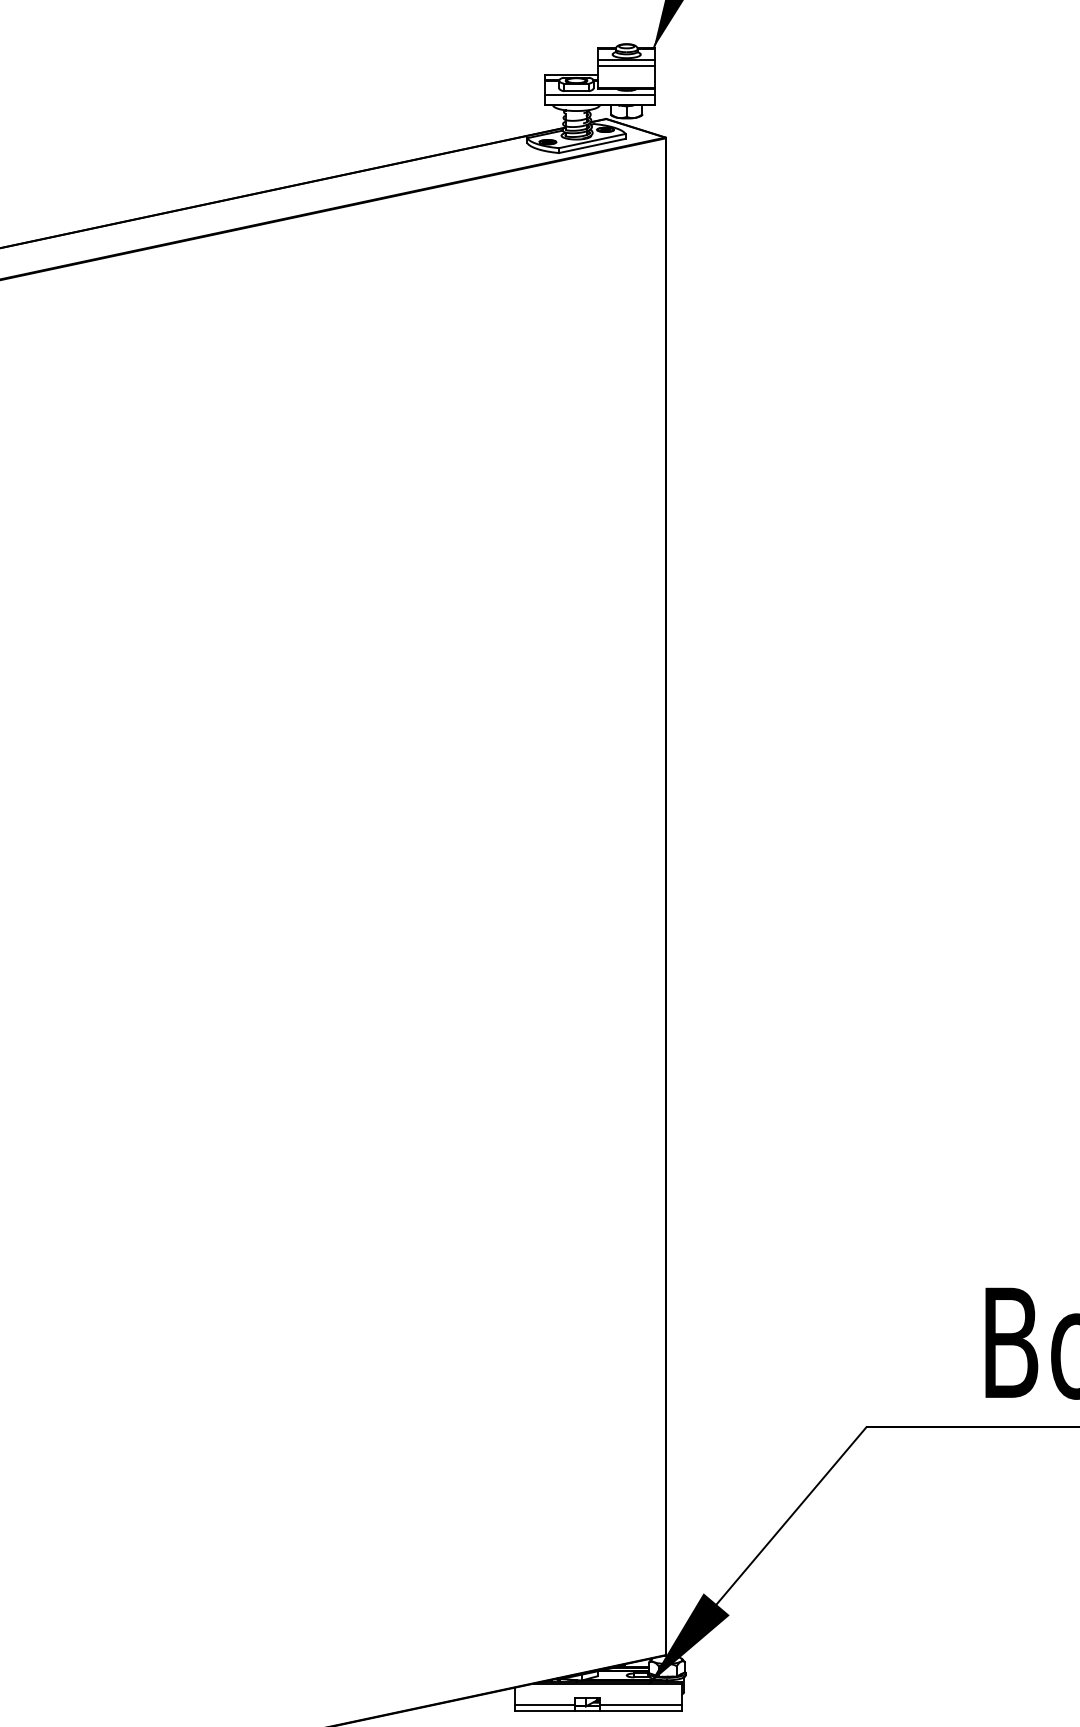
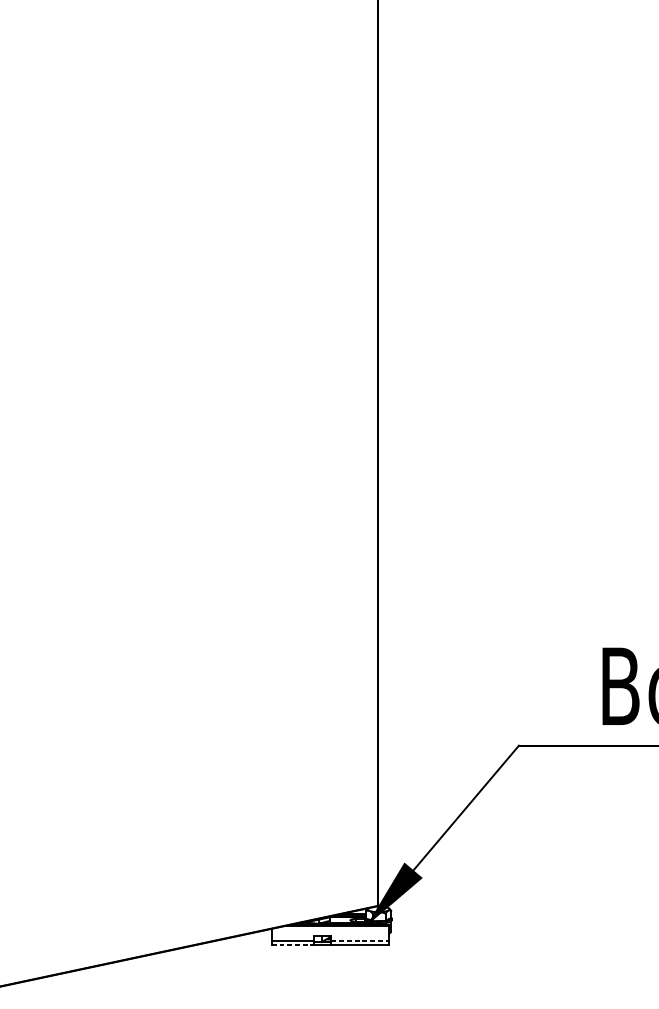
line: (640, 1705) -> (360, 941), solid -> dashed
line: (544, 1711) -> (292, 945), solid -> dashed

